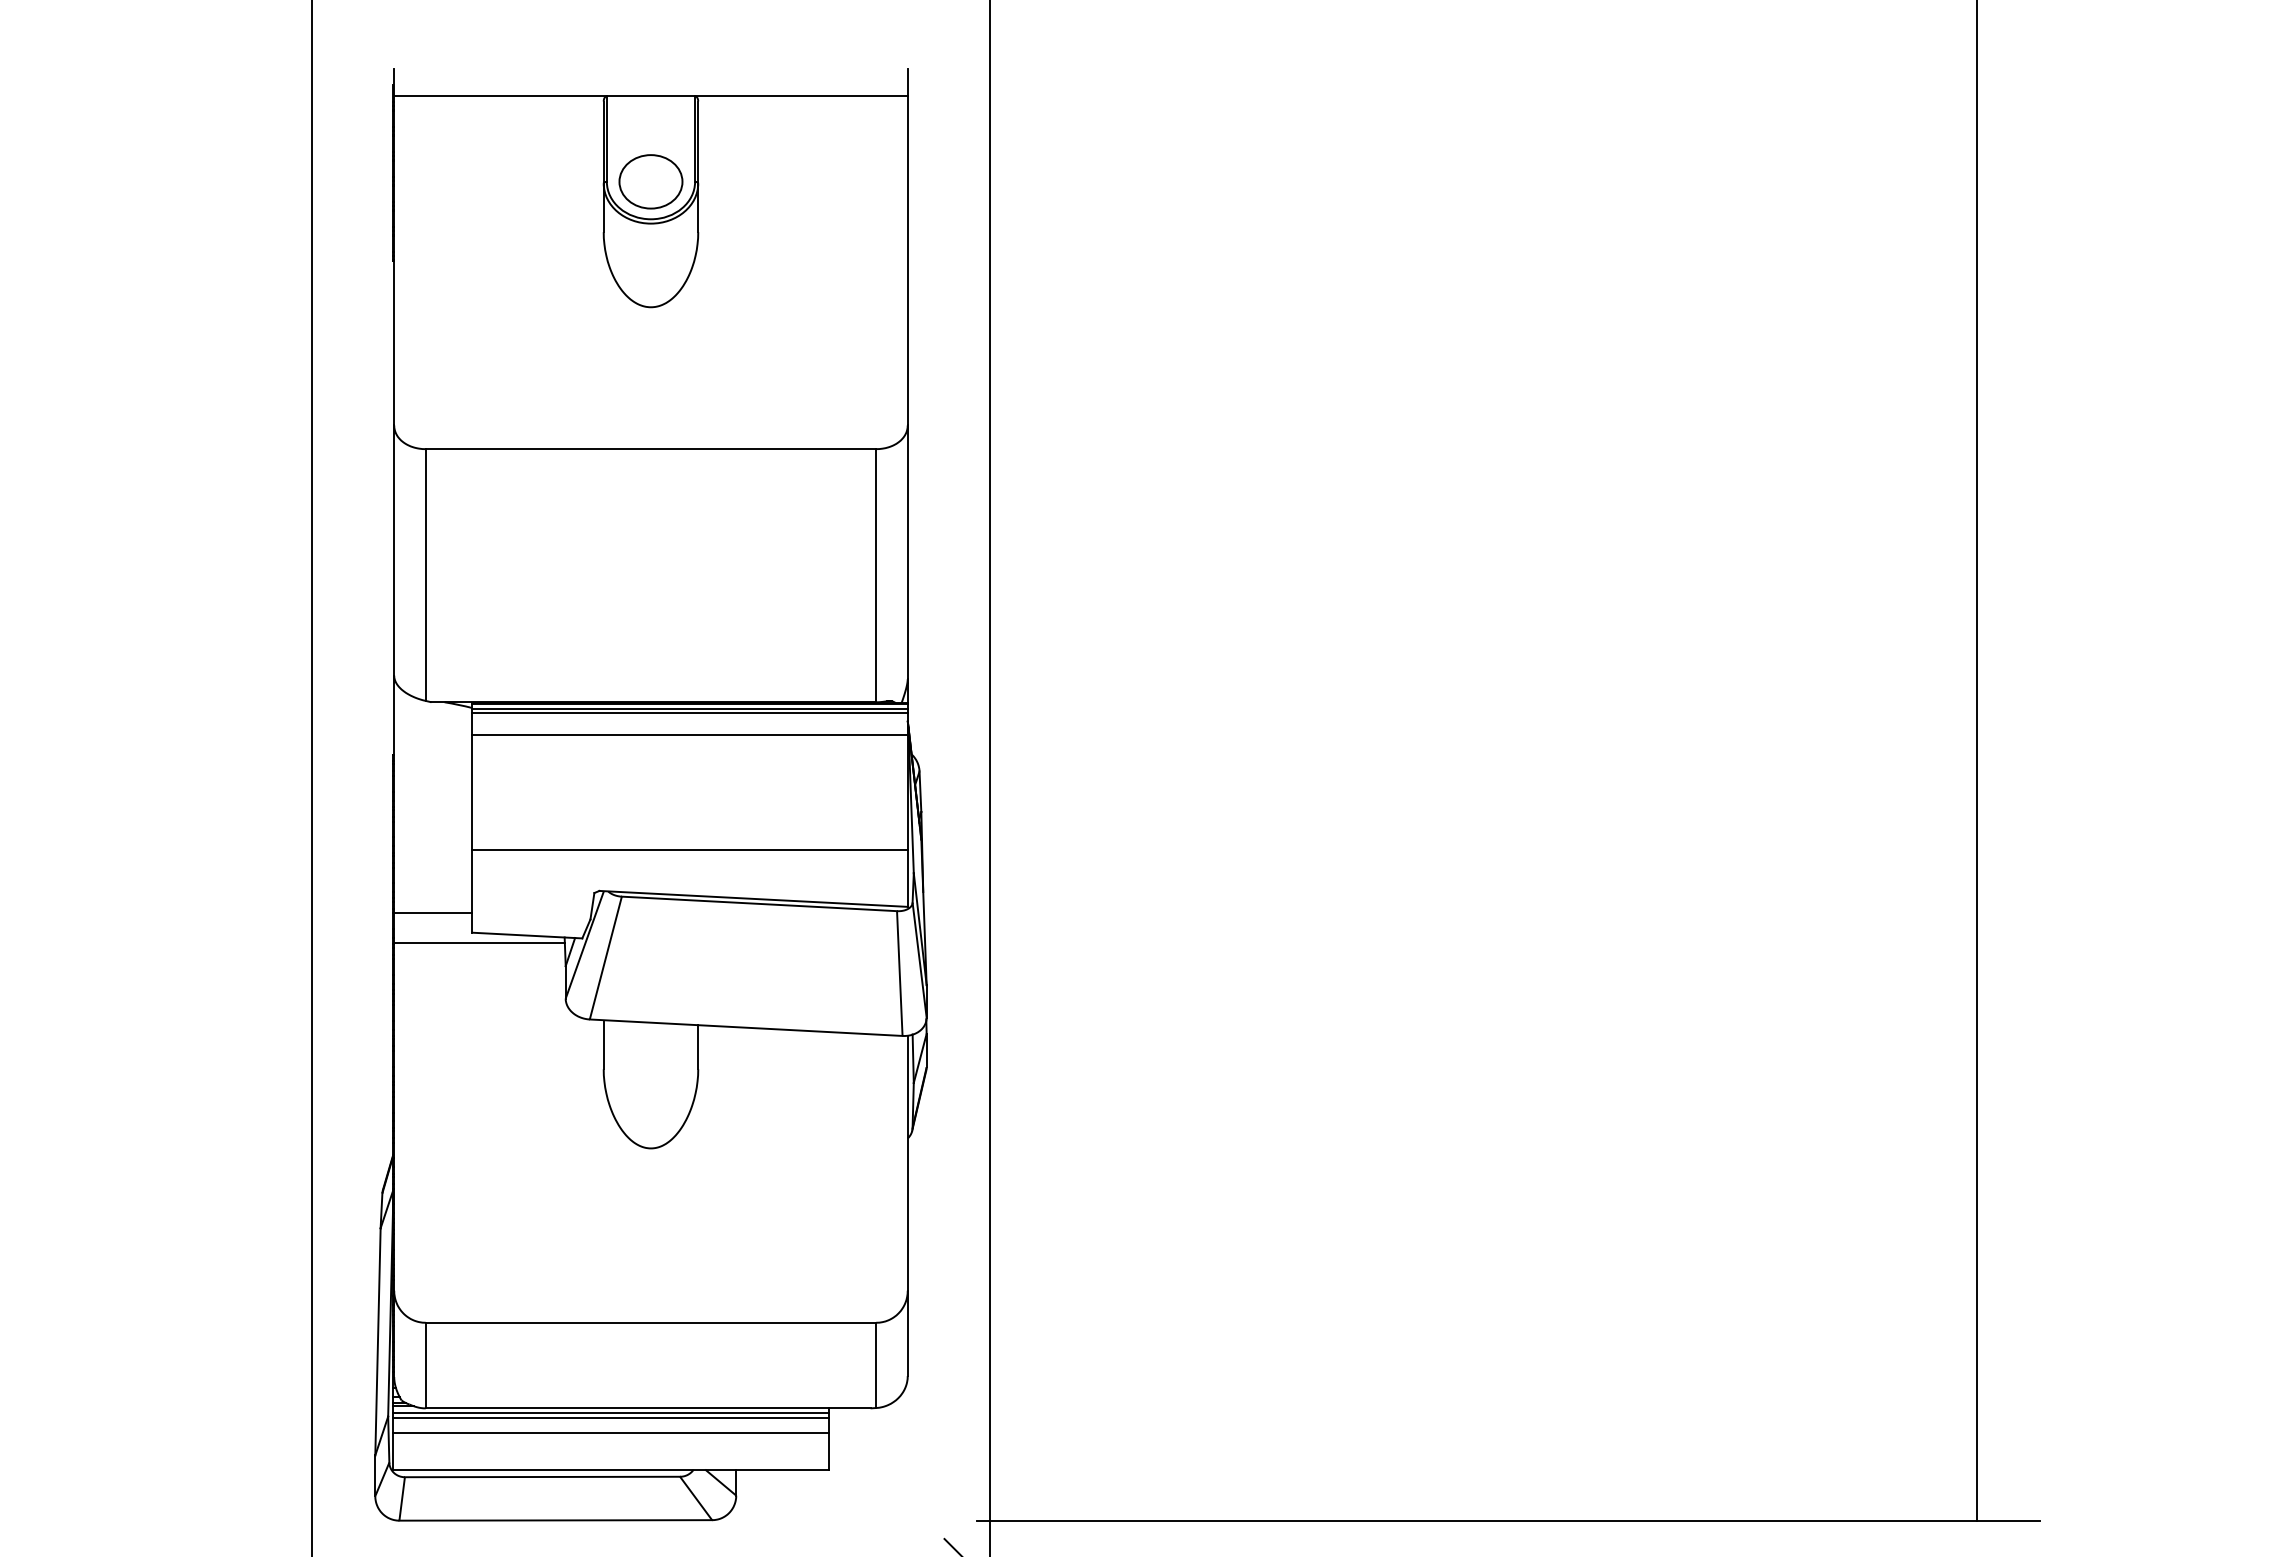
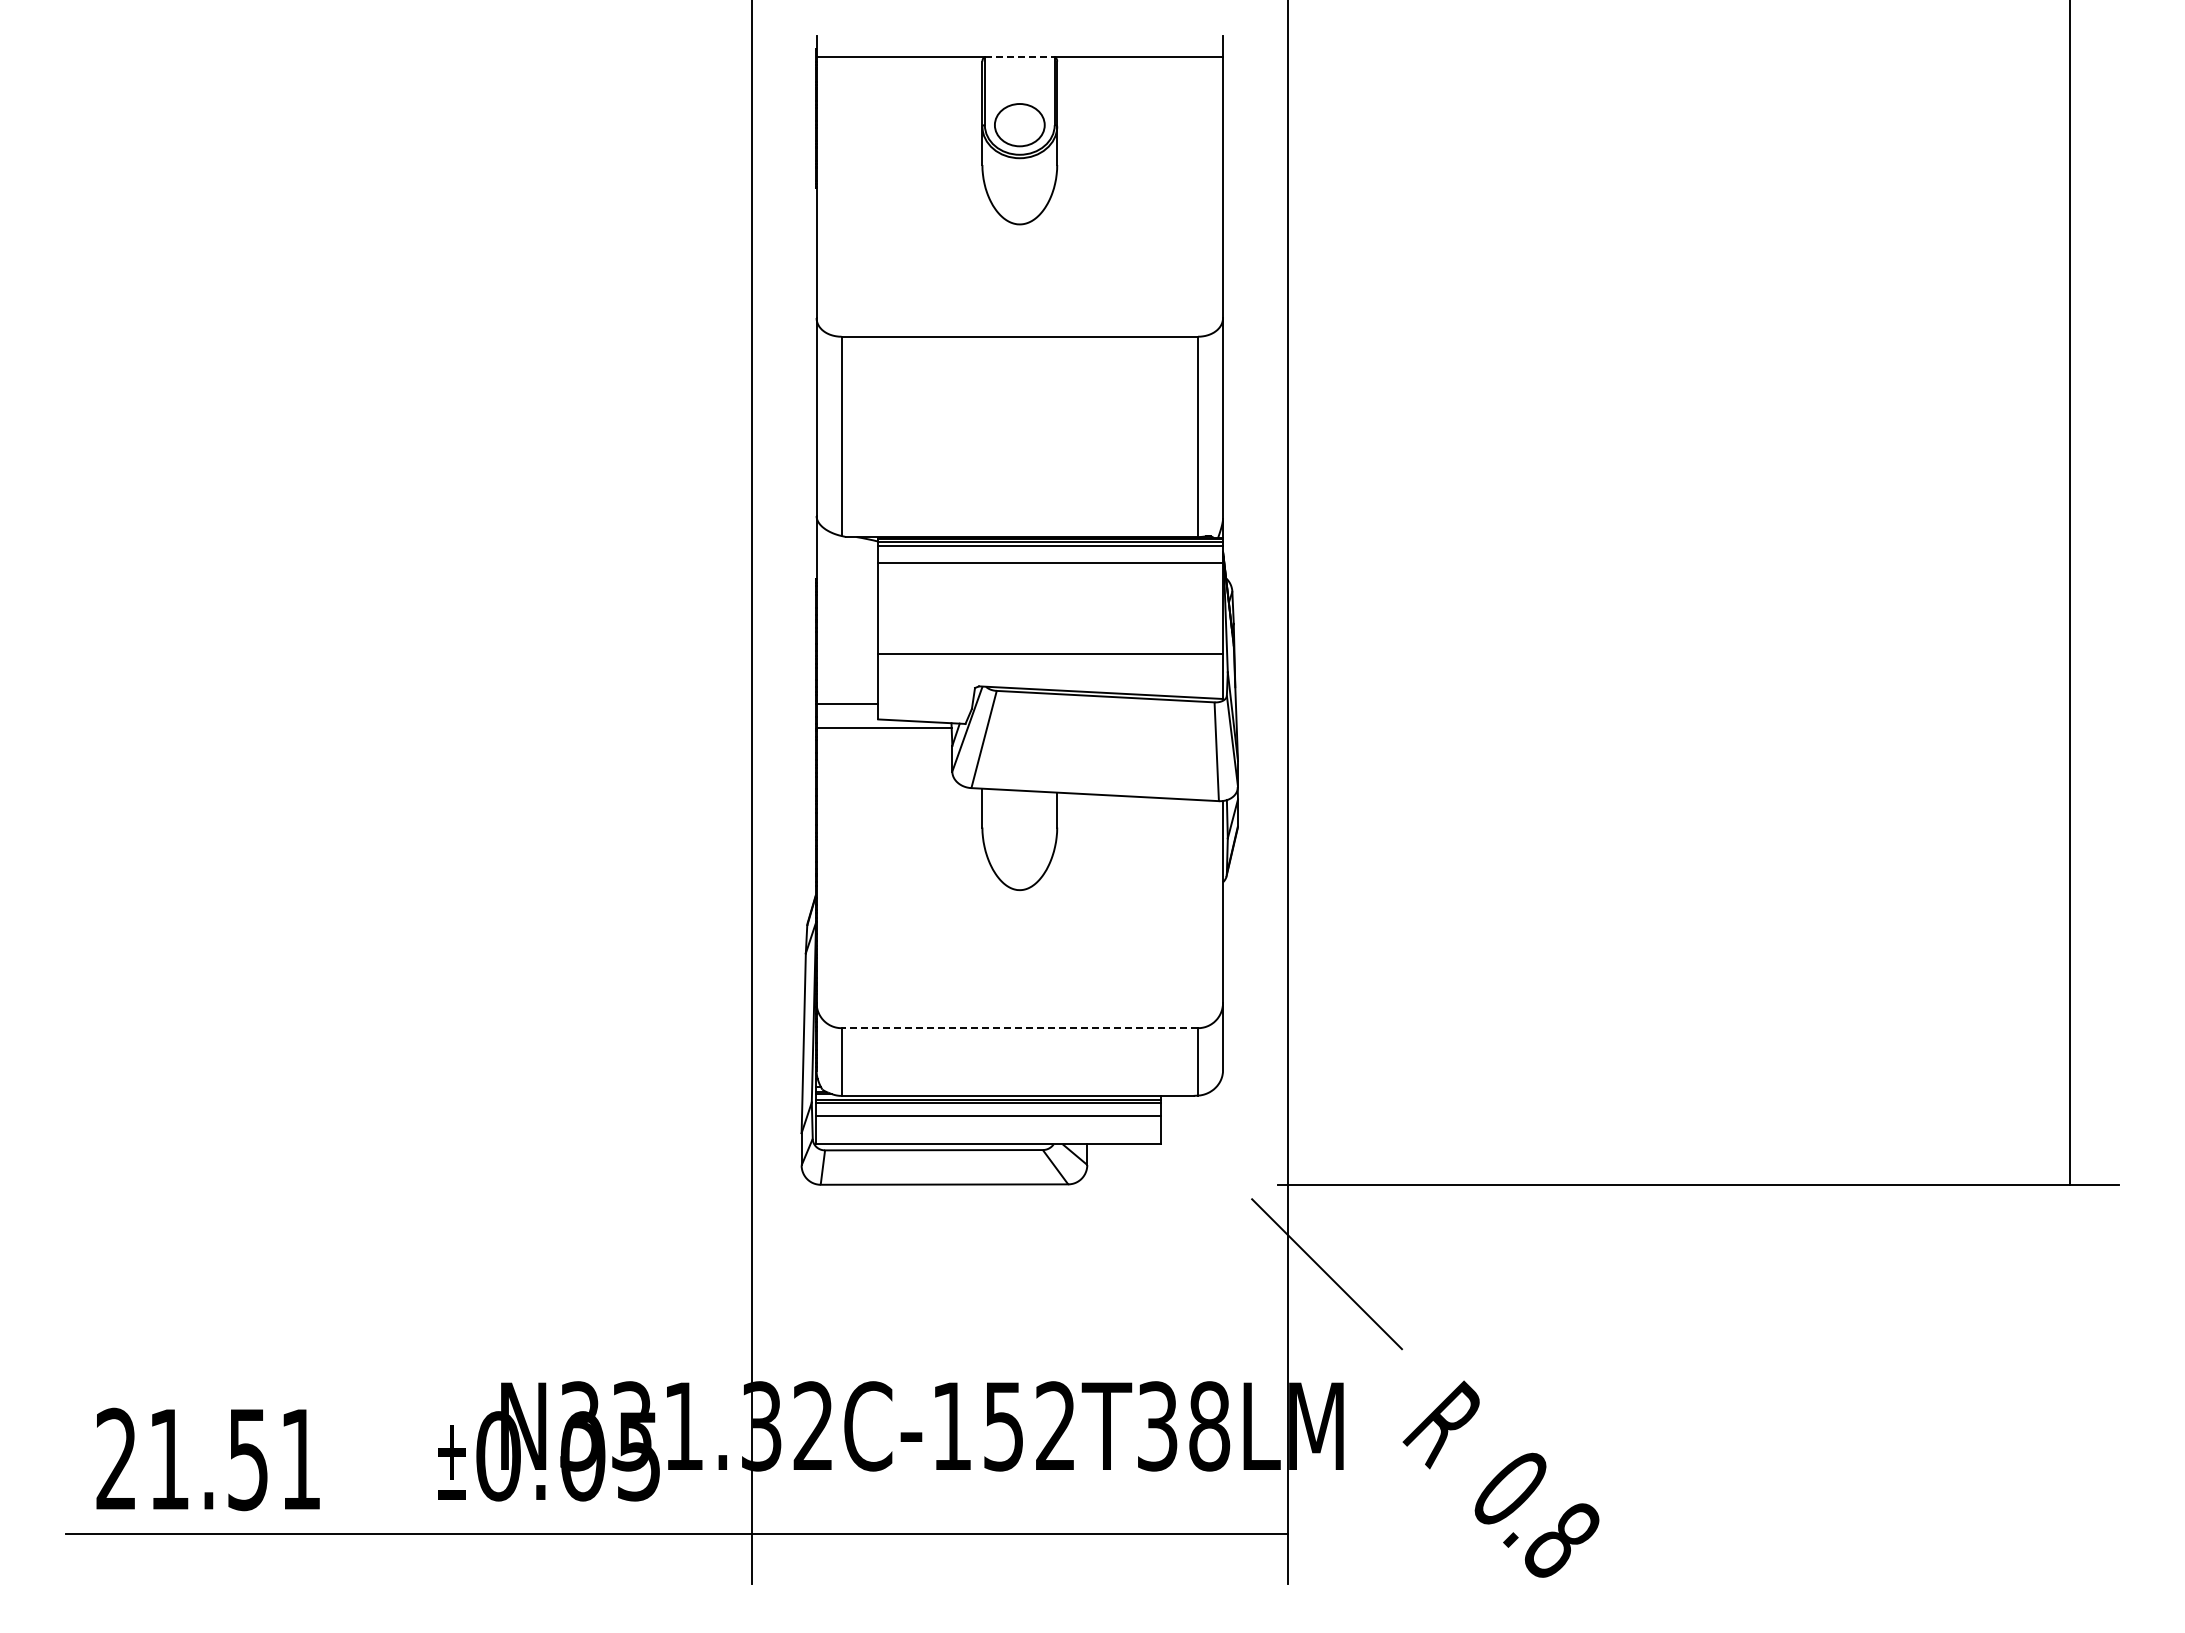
line: (650, 96) -> (1019, 57), solid -> dashed
line: (650, 1323) -> (1019, 1028), solid -> dashed

